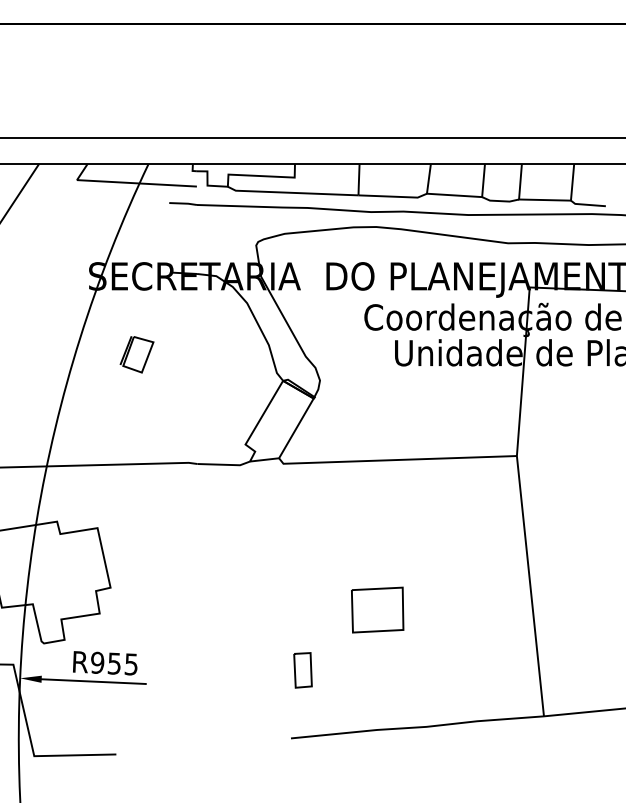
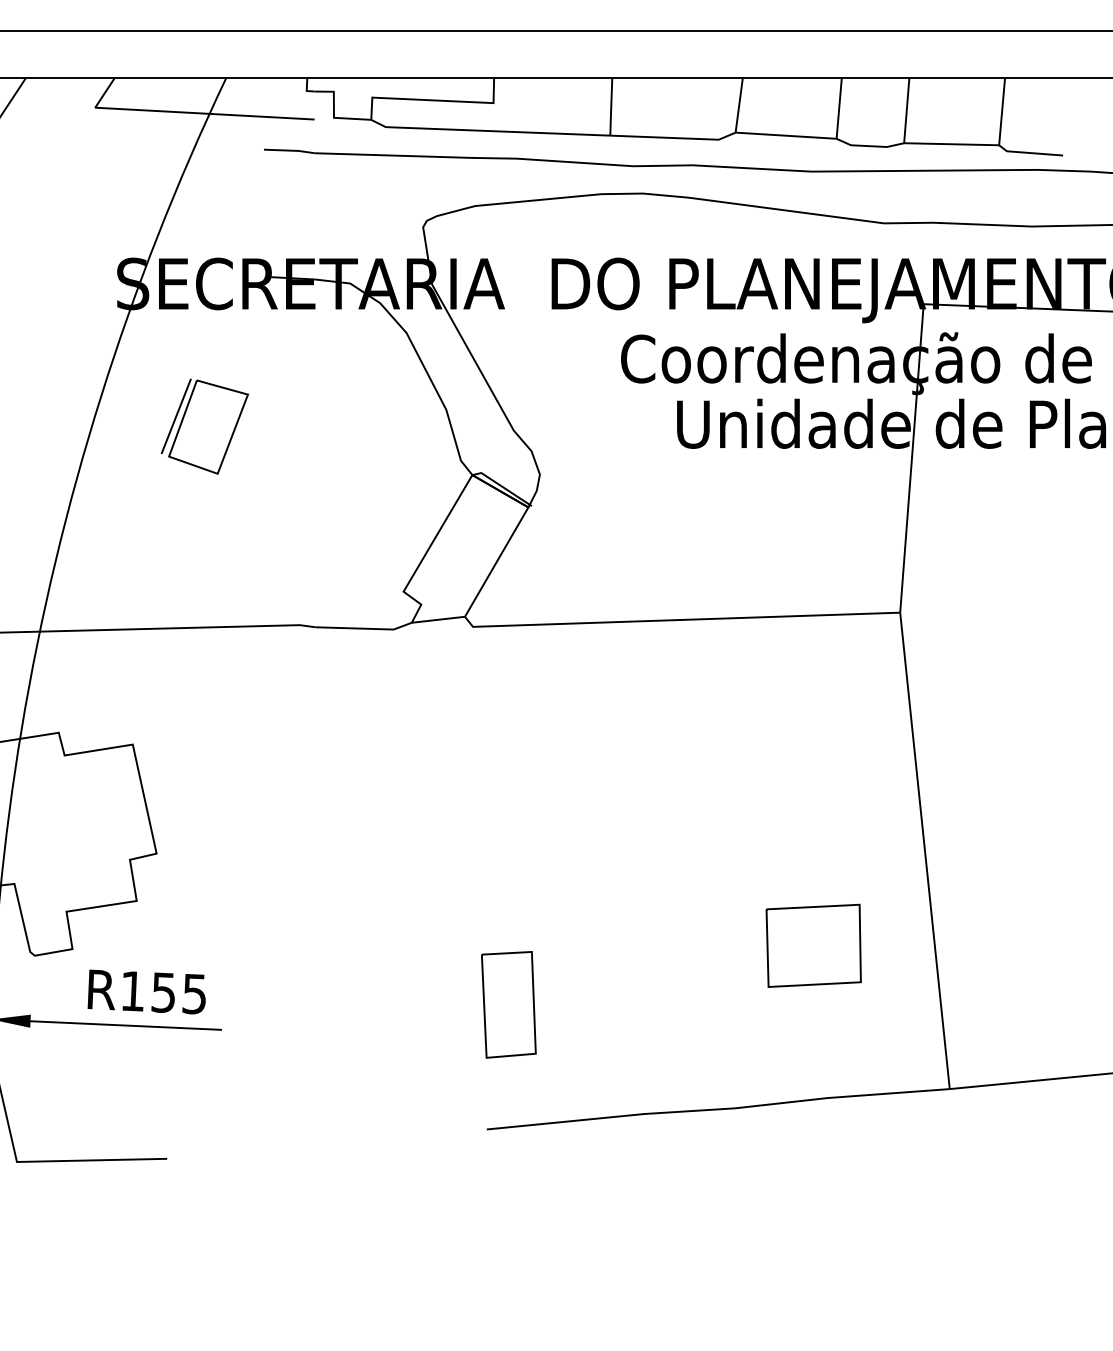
part: (136, 354) -> (204, 426), size x1.43
part: (377, 609) -> (813, 944), moved
text: (97, 662) -> (132, 990), R955 -> R155
part: (302, 670) -> (507, 1005), size x1.67

